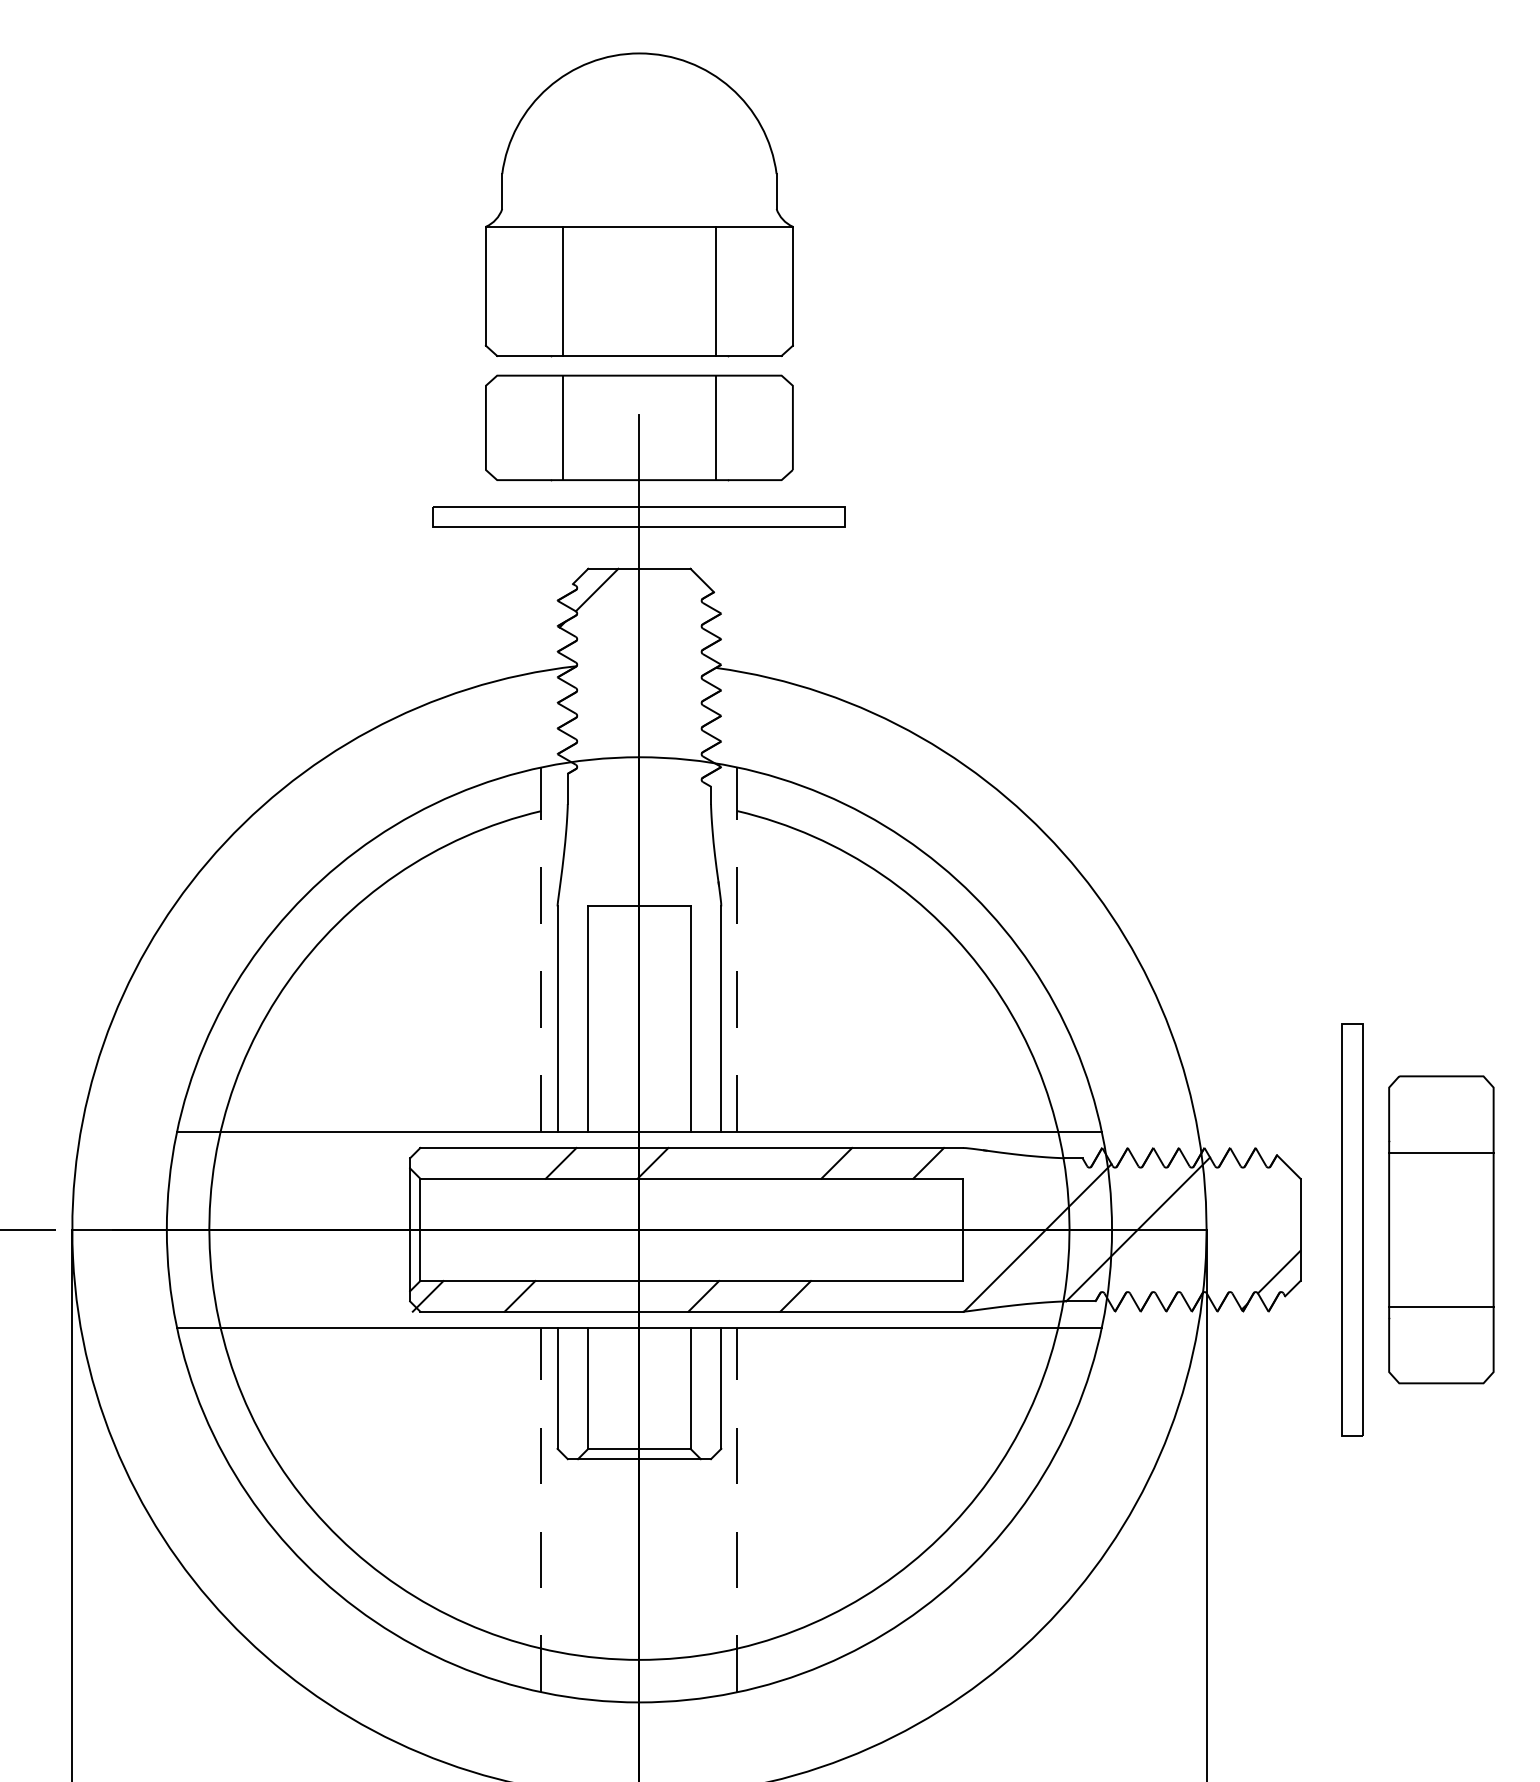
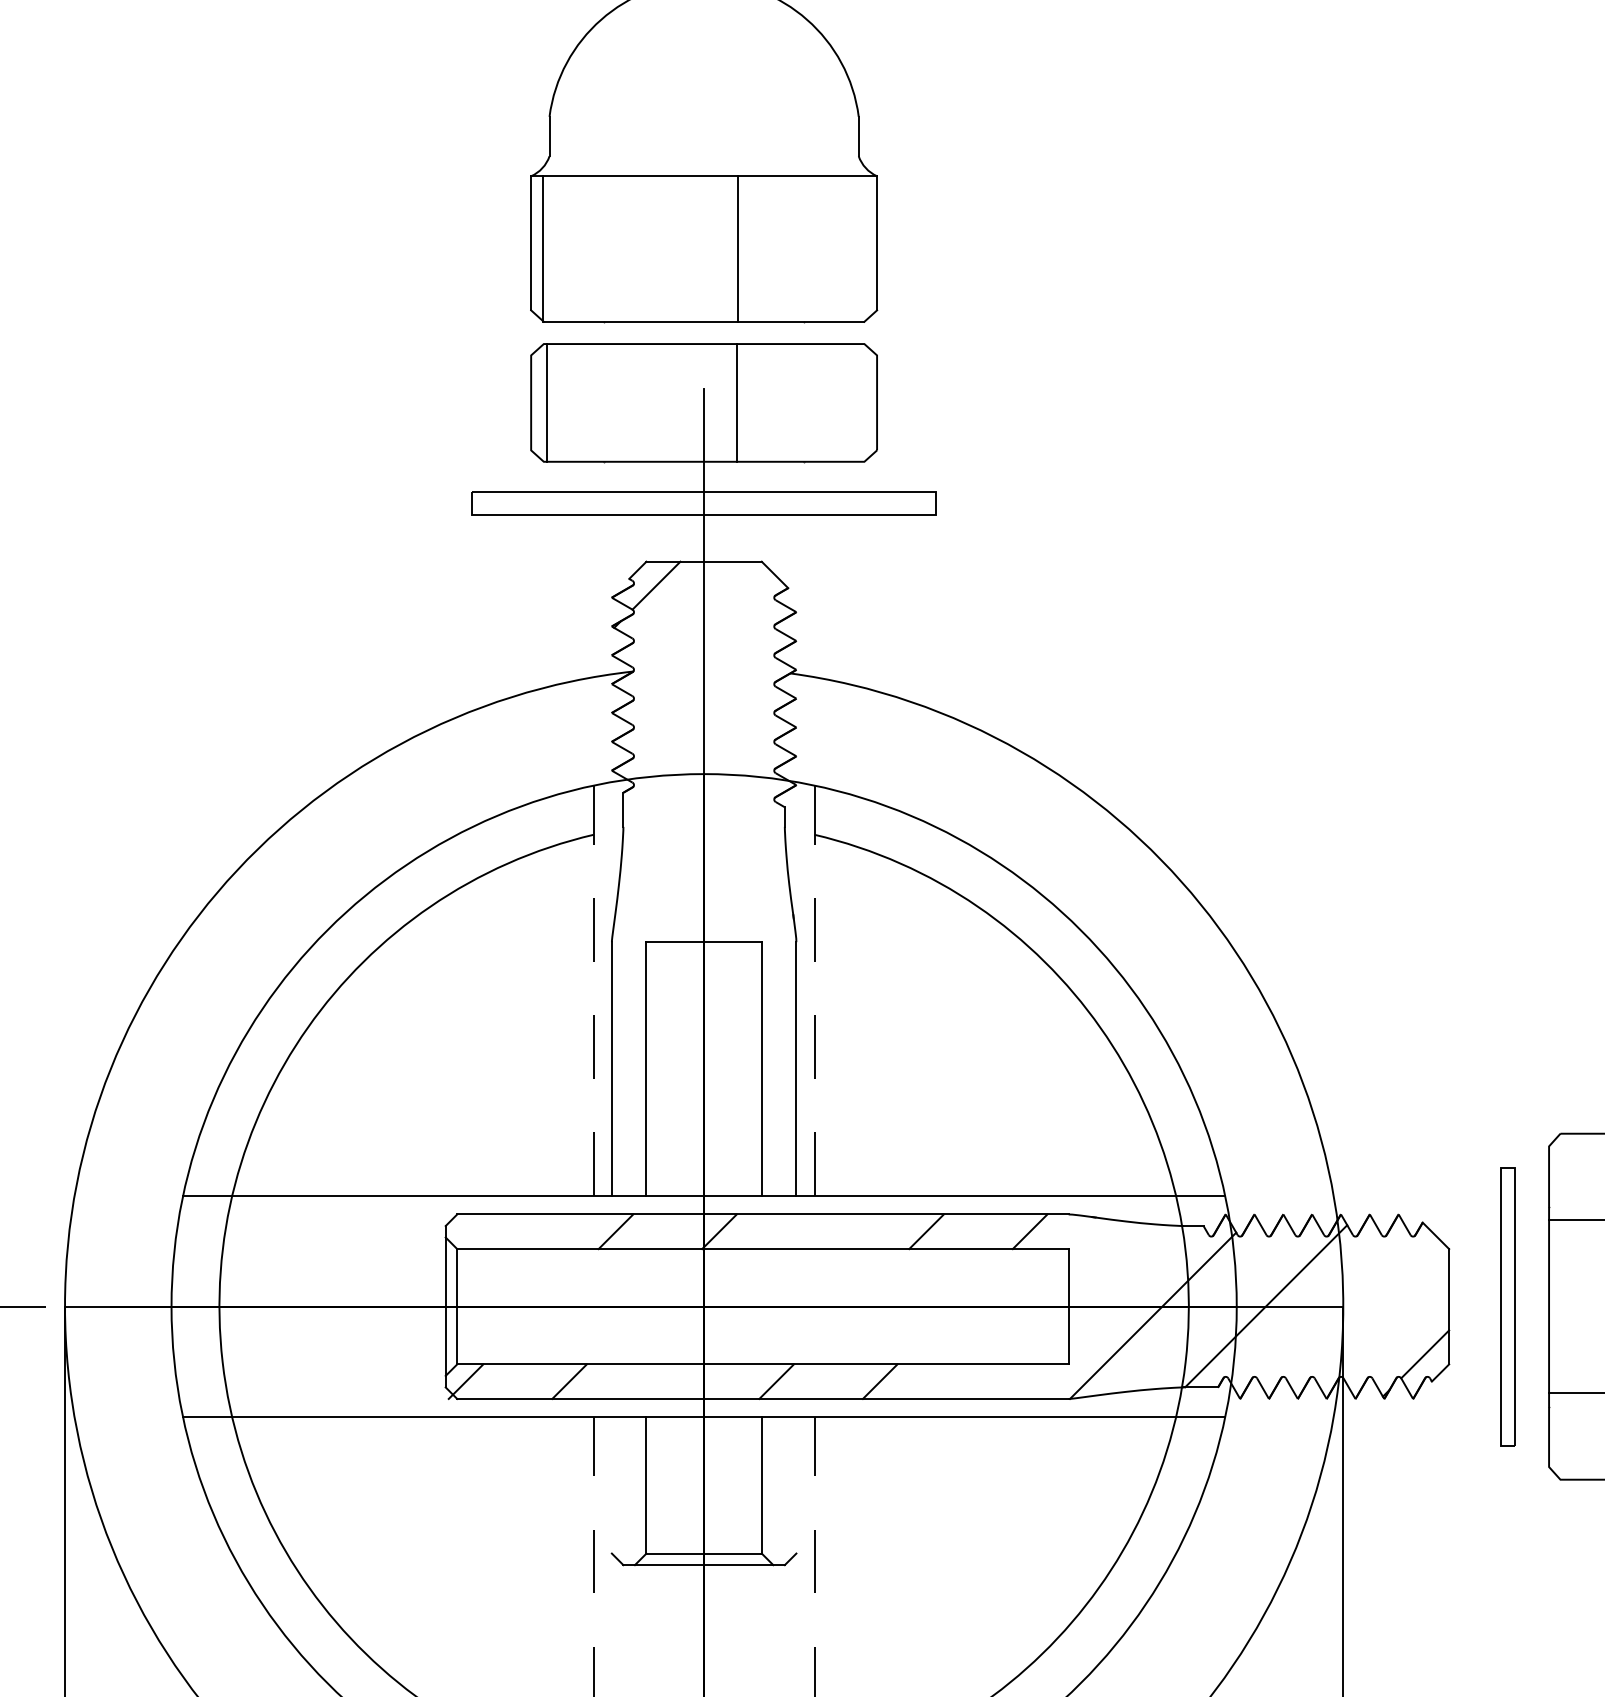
line: (562, 290) -> (543, 248), moved
line: (716, 290) -> (738, 248), moved
line: (562, 427) -> (546, 402), moved
line: (716, 427) -> (736, 402), moved
part: (1352, 1229) -> (1507, 1306), size x0.6
line: (557, 1387) -> (611, 1484), removed
line: (721, 1387) -> (796, 1484), removed

